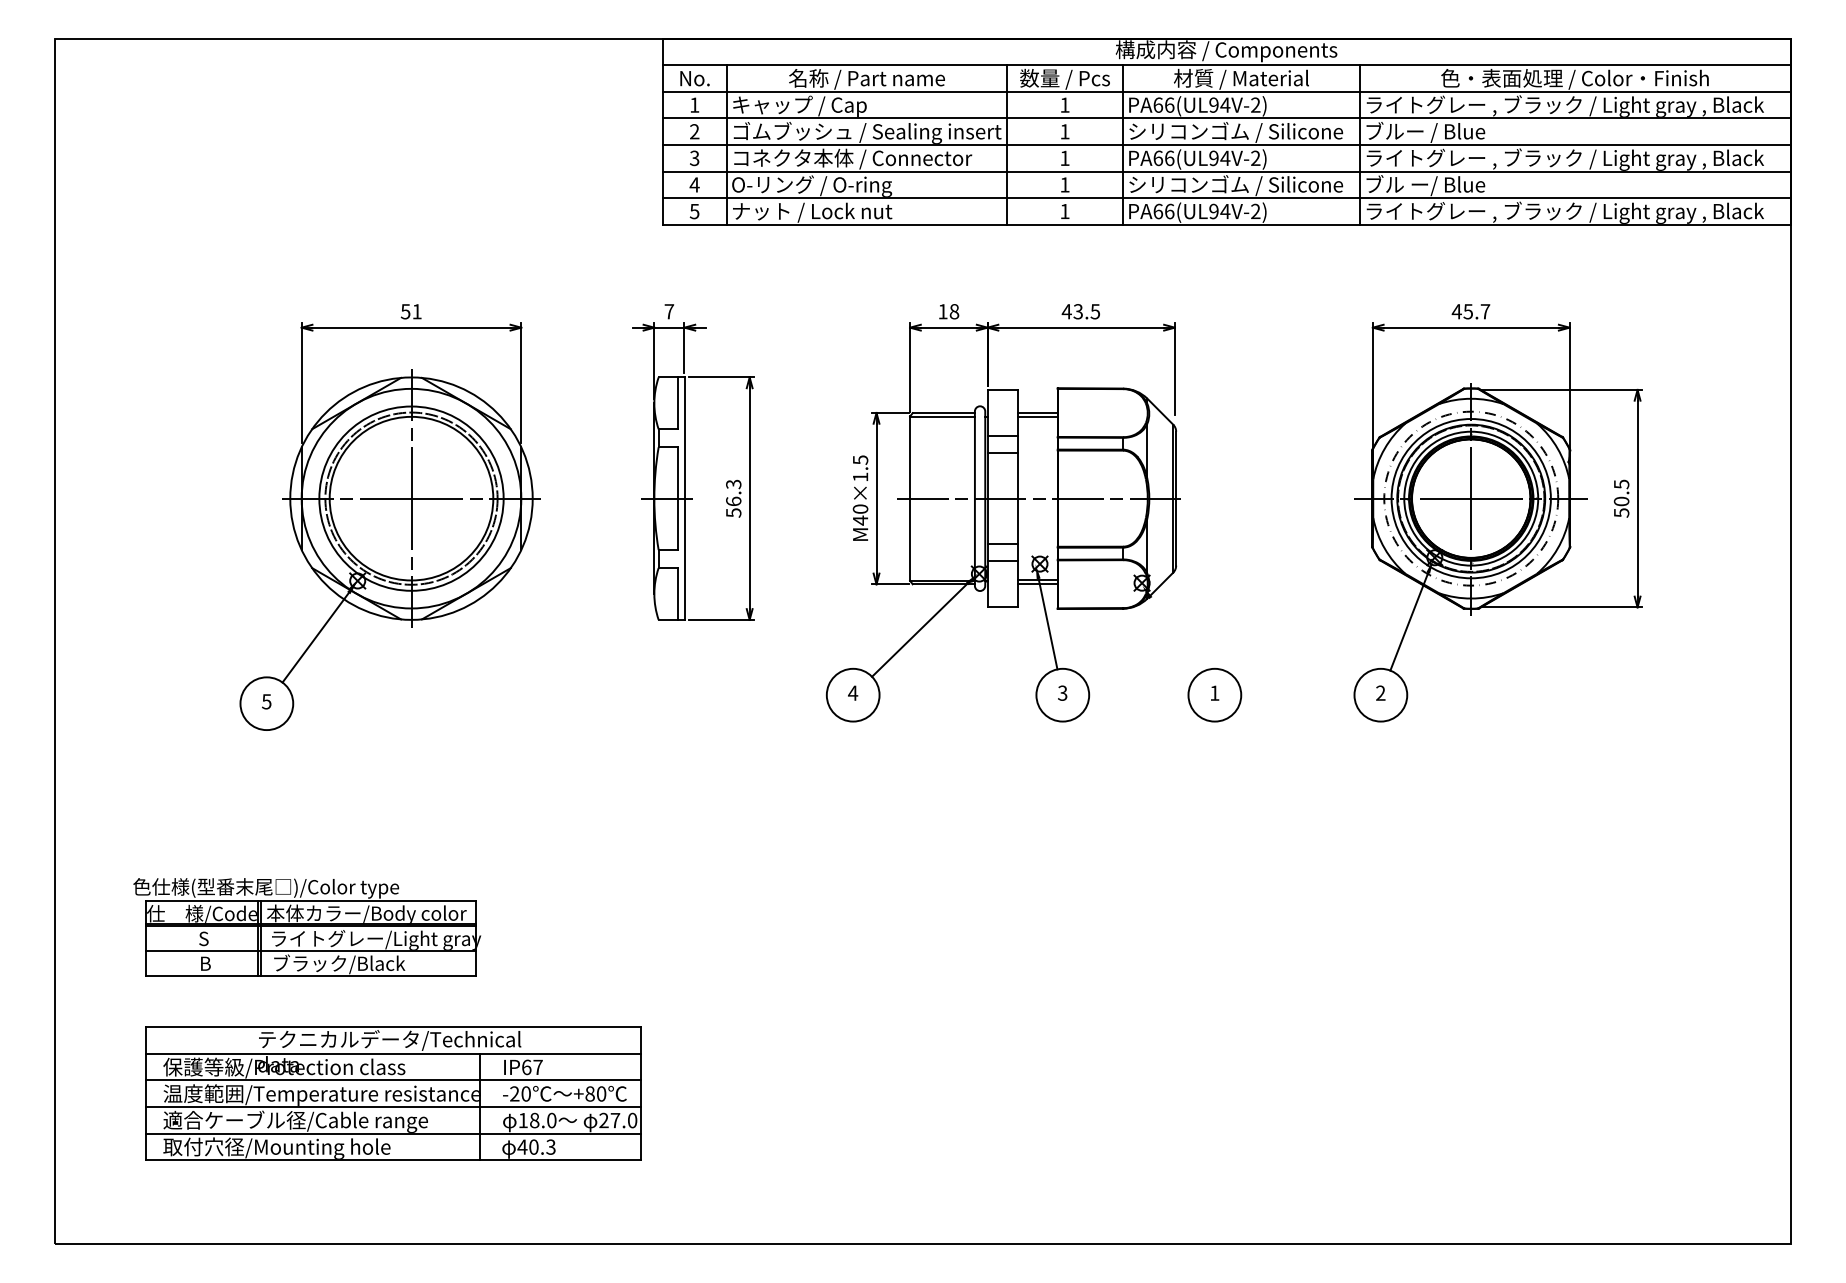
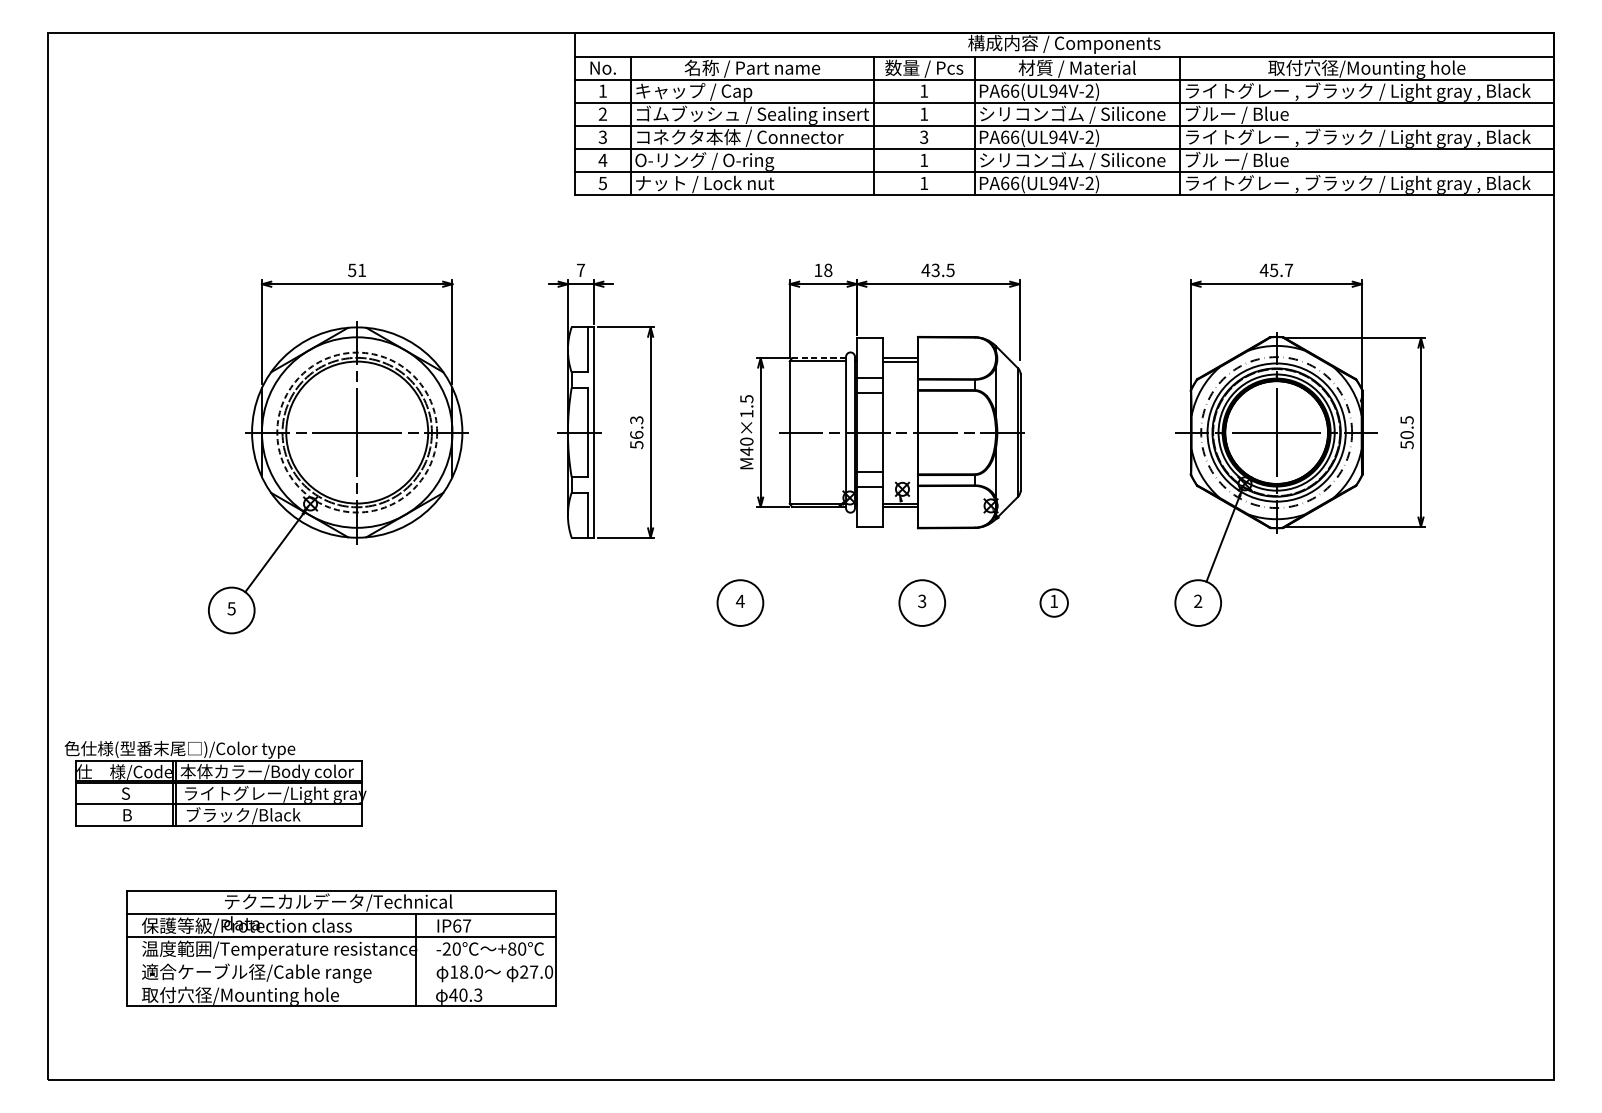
text: (1574, 79) -> (1366, 68), 色・表面処理 / Color・Finish -> 取付穴径/Mounting hole
text: (1064, 158) -> (923, 137), 1 -> 3
line: (943, 412) -> (818, 357), solid -> dashed
circle: (411, 498) -> (357, 432), solid -> dashed
line: (1047, 623) -> (909, 540), removed
line: (919, 629) -> (797, 546), removed
circle: (1214, 694) -> (1053, 602), size x0.6
part: (307, 927) -> (215, 783), moved
line: (393, 1106) -> (341, 959), removed
line: (393, 1133) -> (341, 983), removed

